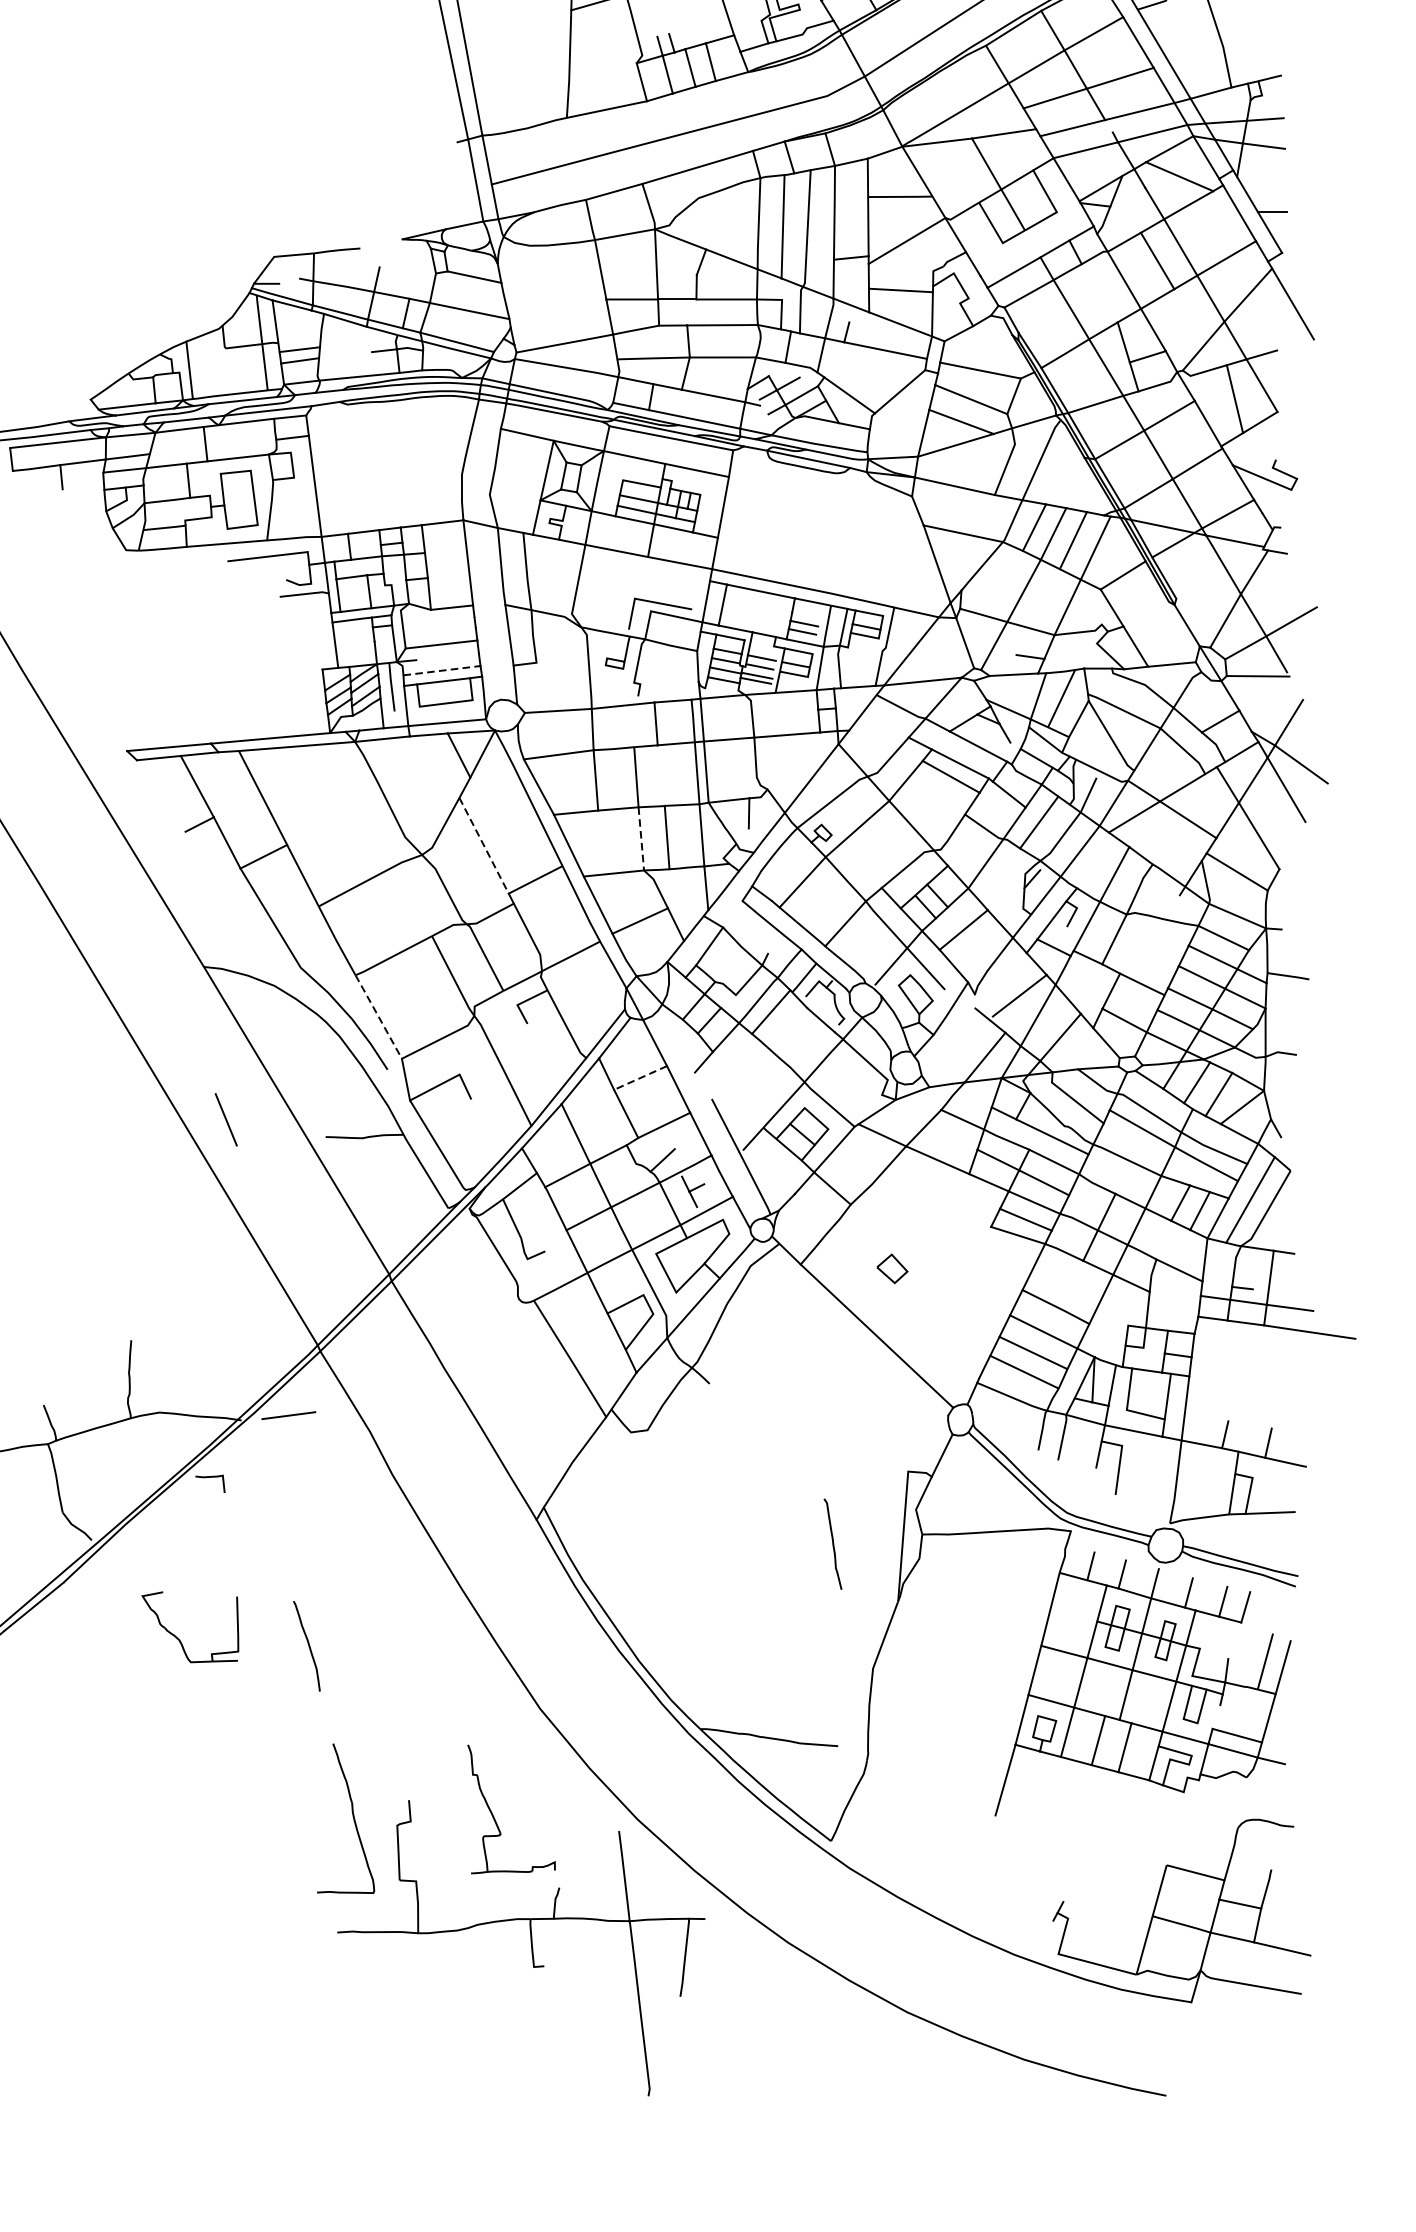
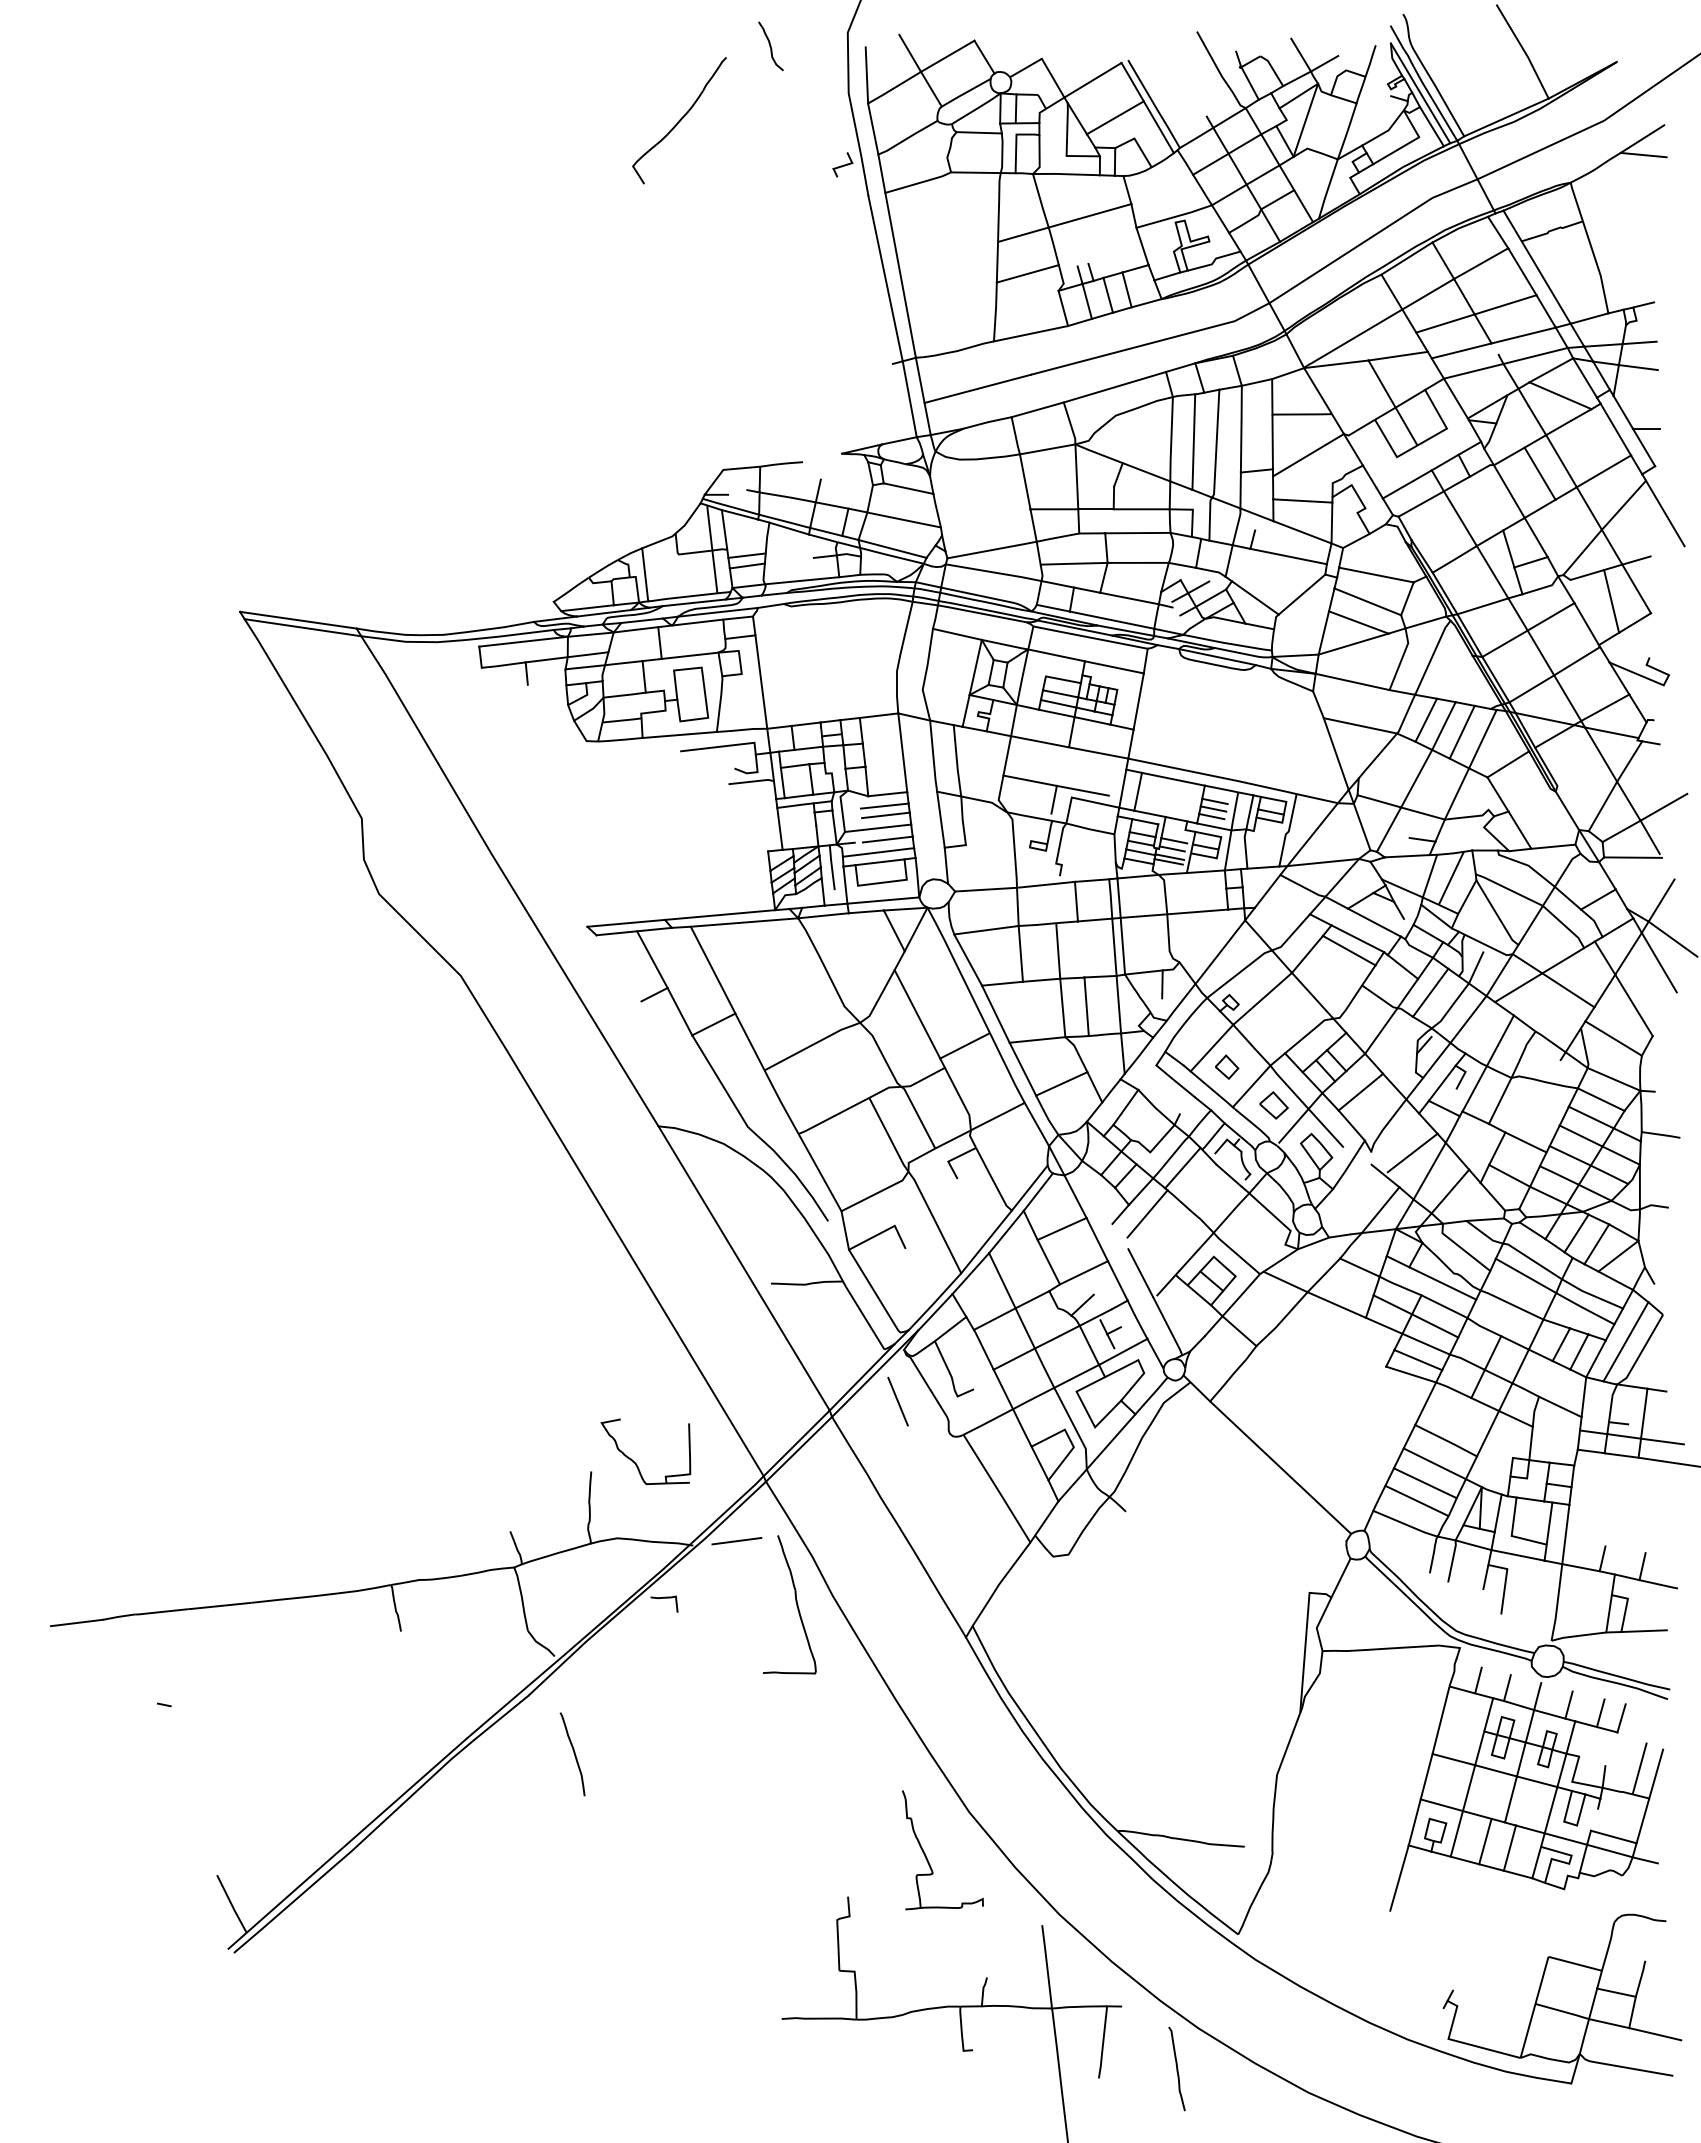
line: (603, 44) -> (1027, 273), added
line: (605, 592) -> (1029, 780), added
line: (805, 615) -> (1214, 801), added
line: (448, 619) -> (884, 805), added
line: (449, 630) -> (885, 815), added
line: (451, 656) -> (887, 839), added
line: (441, 670) -> (878, 852), dashed -> solid
line: (641, 839) -> (1062, 1008), dashed -> solid
line: (484, 845) -> (917, 1014), dashed -> solid
part: (819, 902) -> (1227, 1066), added
line: (378, 1016) -> (819, 1172), dashed -> solid
line: (732, 1061) -> (1147, 1213), added
line: (641, 1078) -> (1062, 1229), dashed -> solid
line: (225, 1119) -> (897, 1401), moved
part: (891, 1268) -> (1273, 1105), moved
curve: (832, 1543) -> (1176, 2068), moved
part: (178, 1637) -> (634, 1461), moved
curve: (307, 1645) -> (573, 1753), moved
part: (352, 1816) -> (795, 1602), moved
part: (494, 1817) -> (927, 1857), moved

